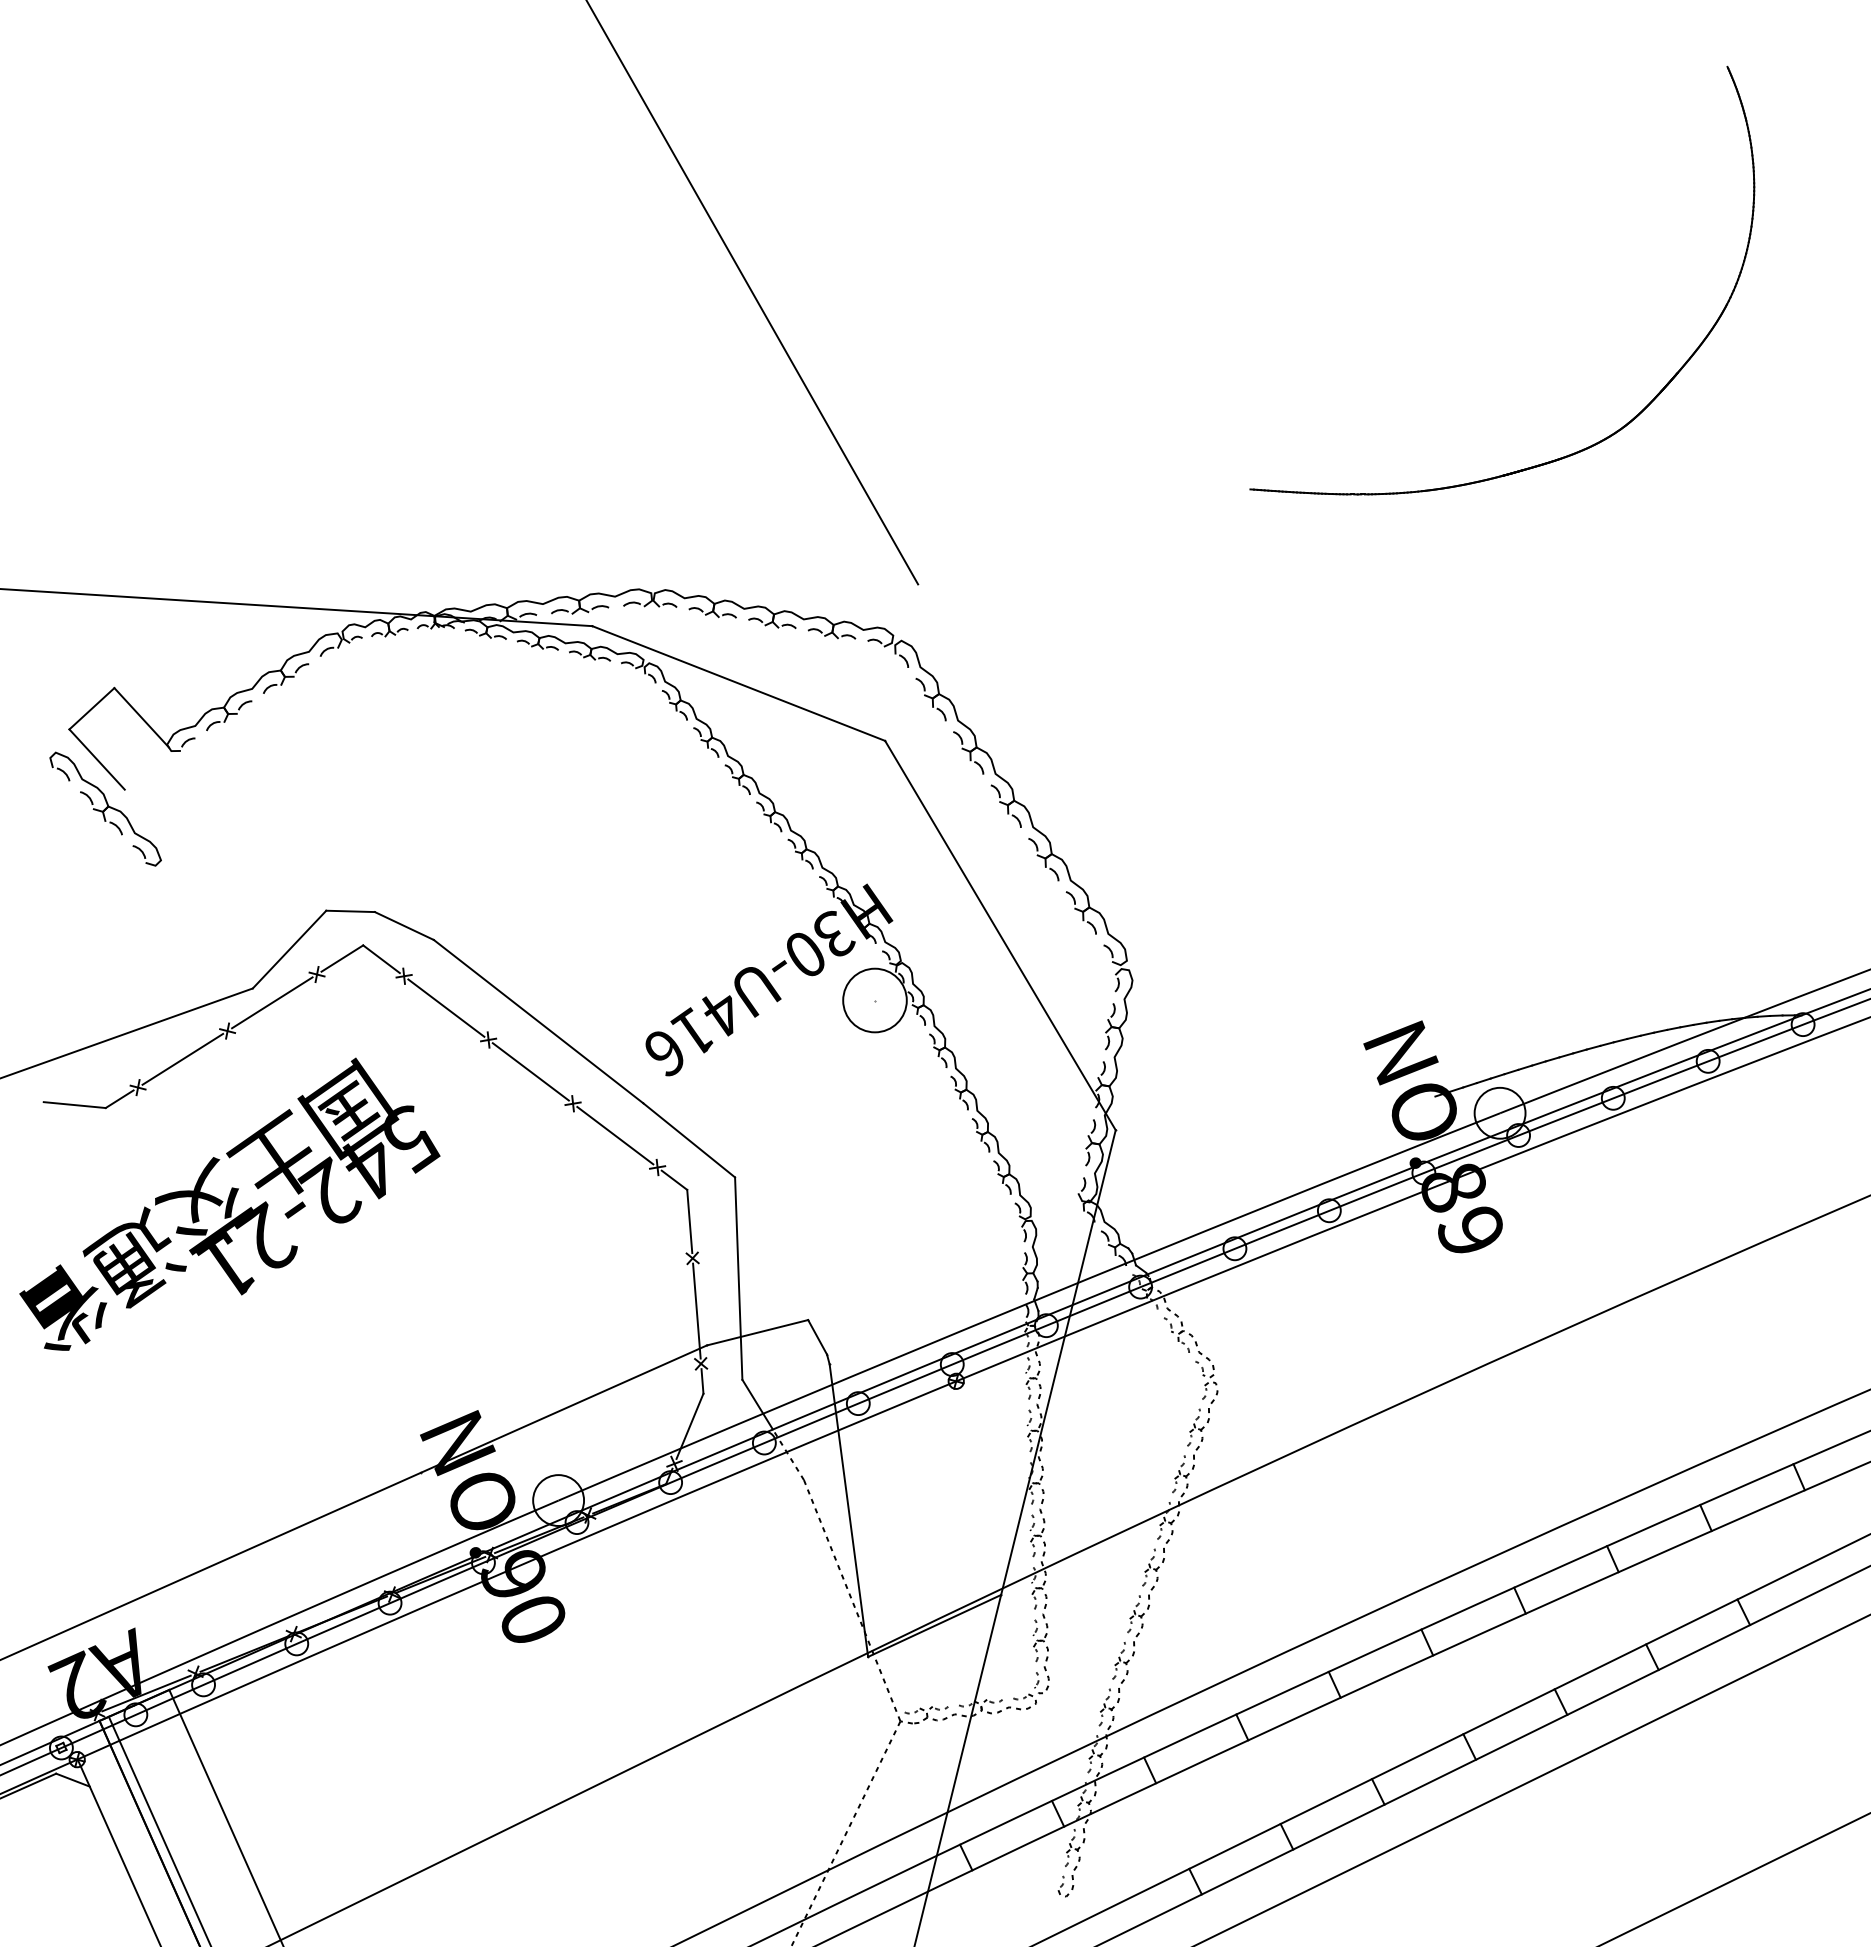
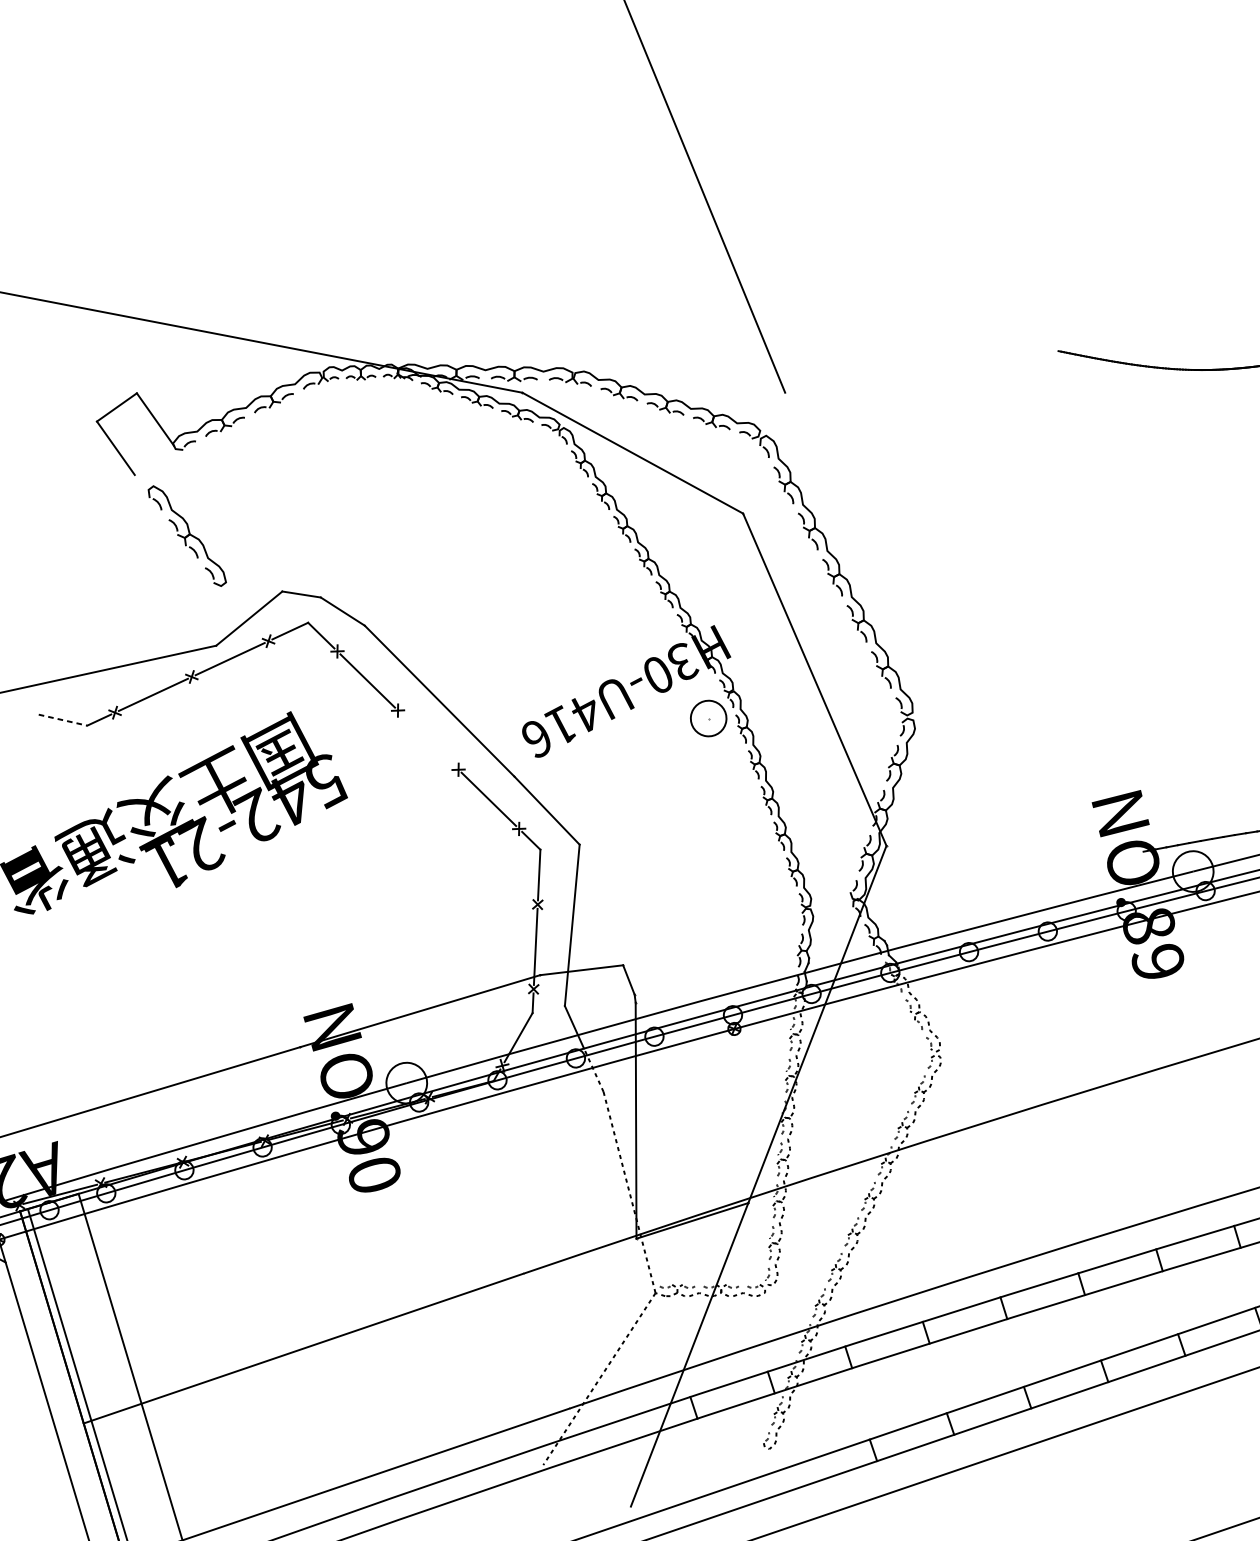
part: (105, 808) -> (187, 535), moved
circle: (874, 1000) -> (708, 718), size x0.7
line: (530, 1071) -> (428, 739), removed
line: (75, 1105) -> (63, 720), solid -> dashed

